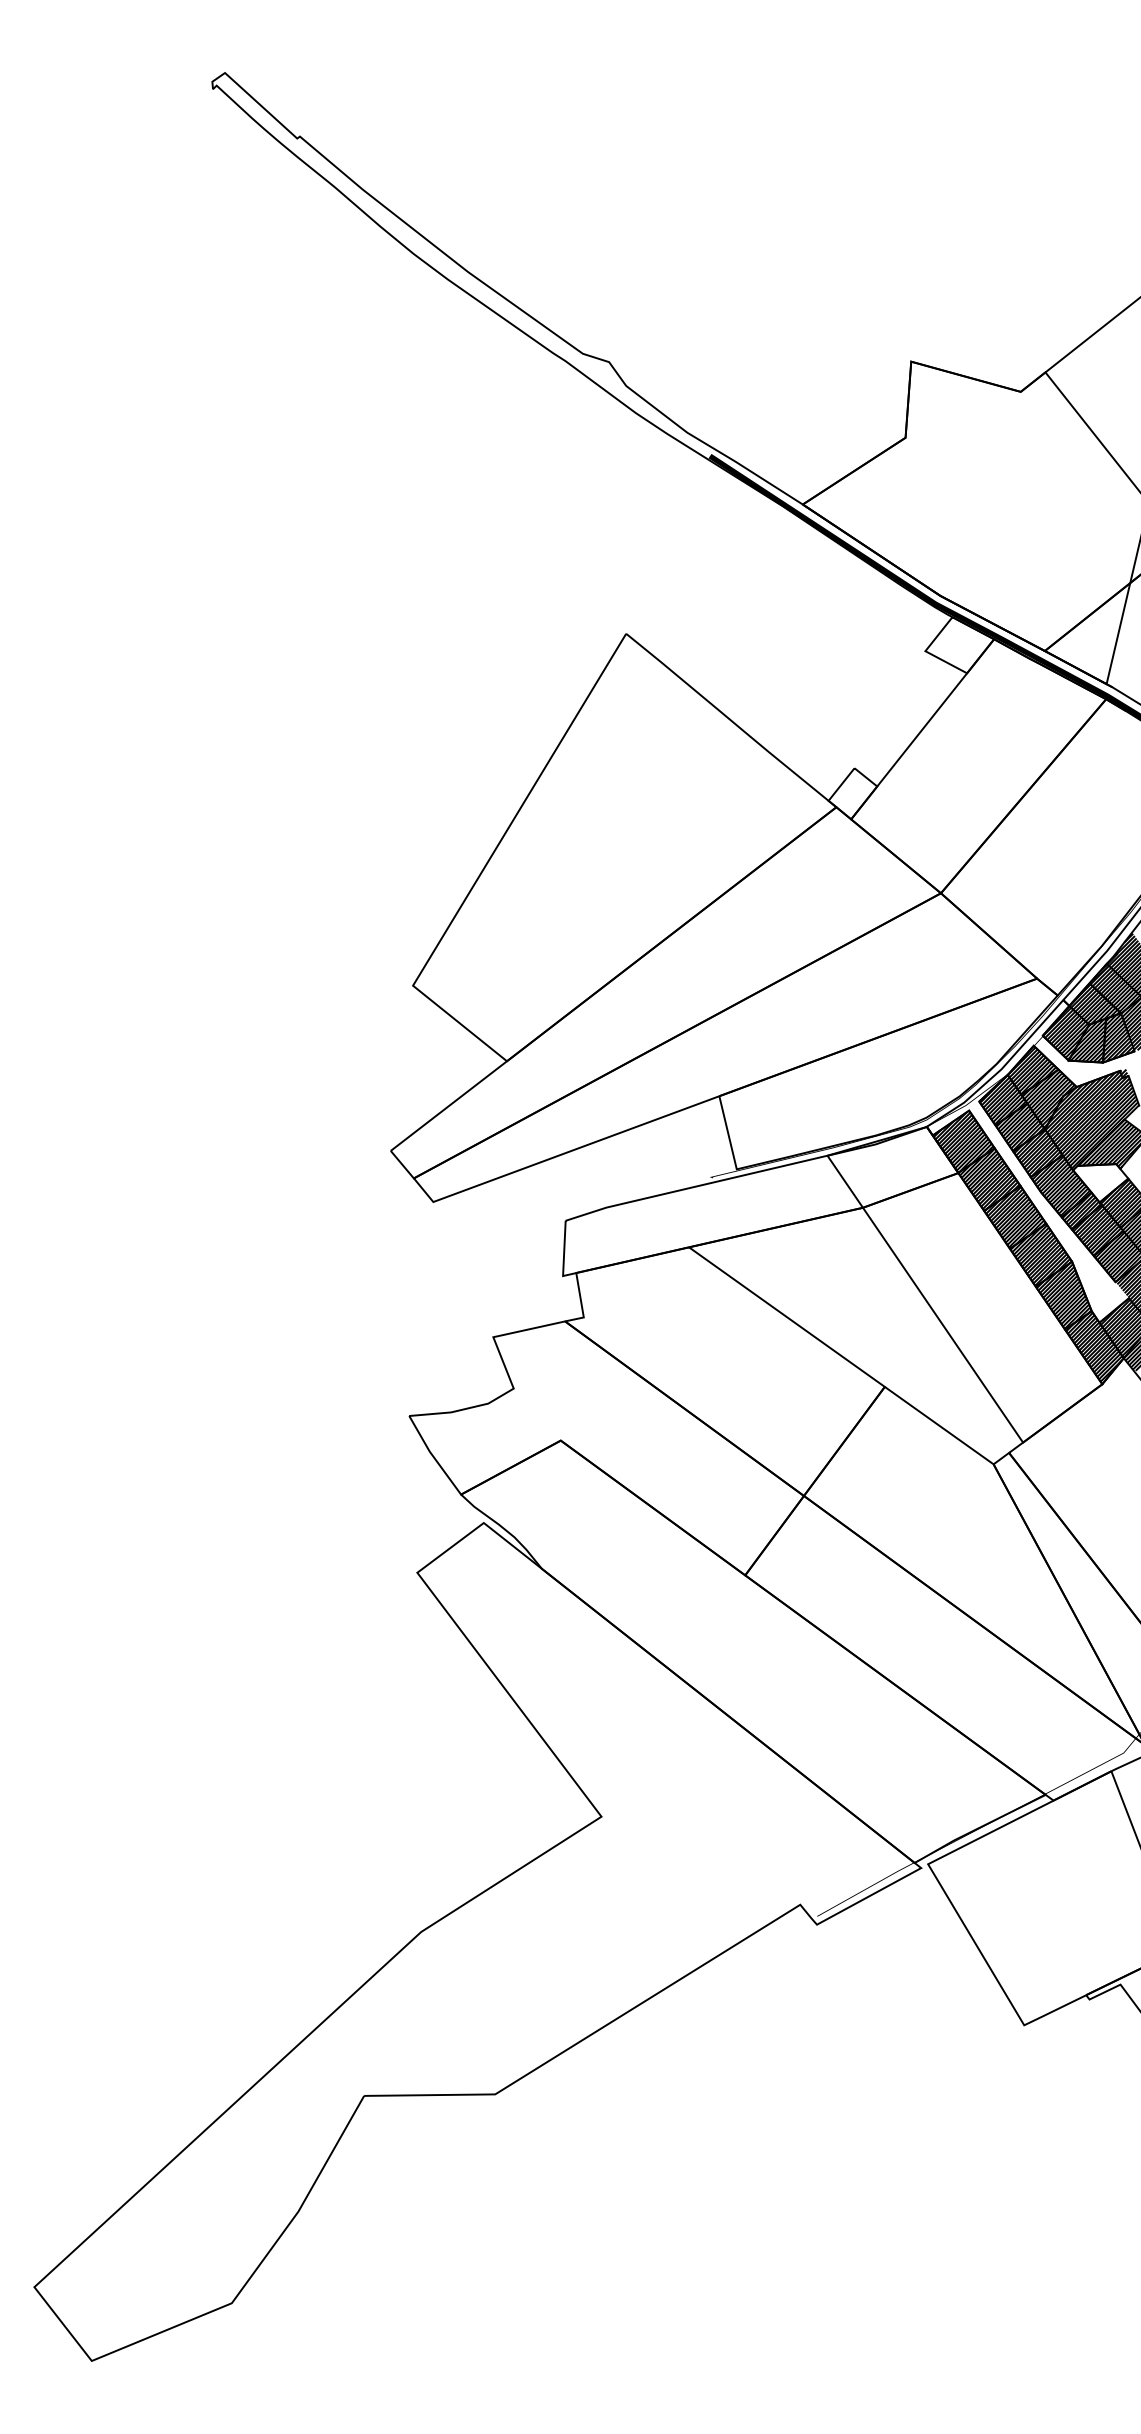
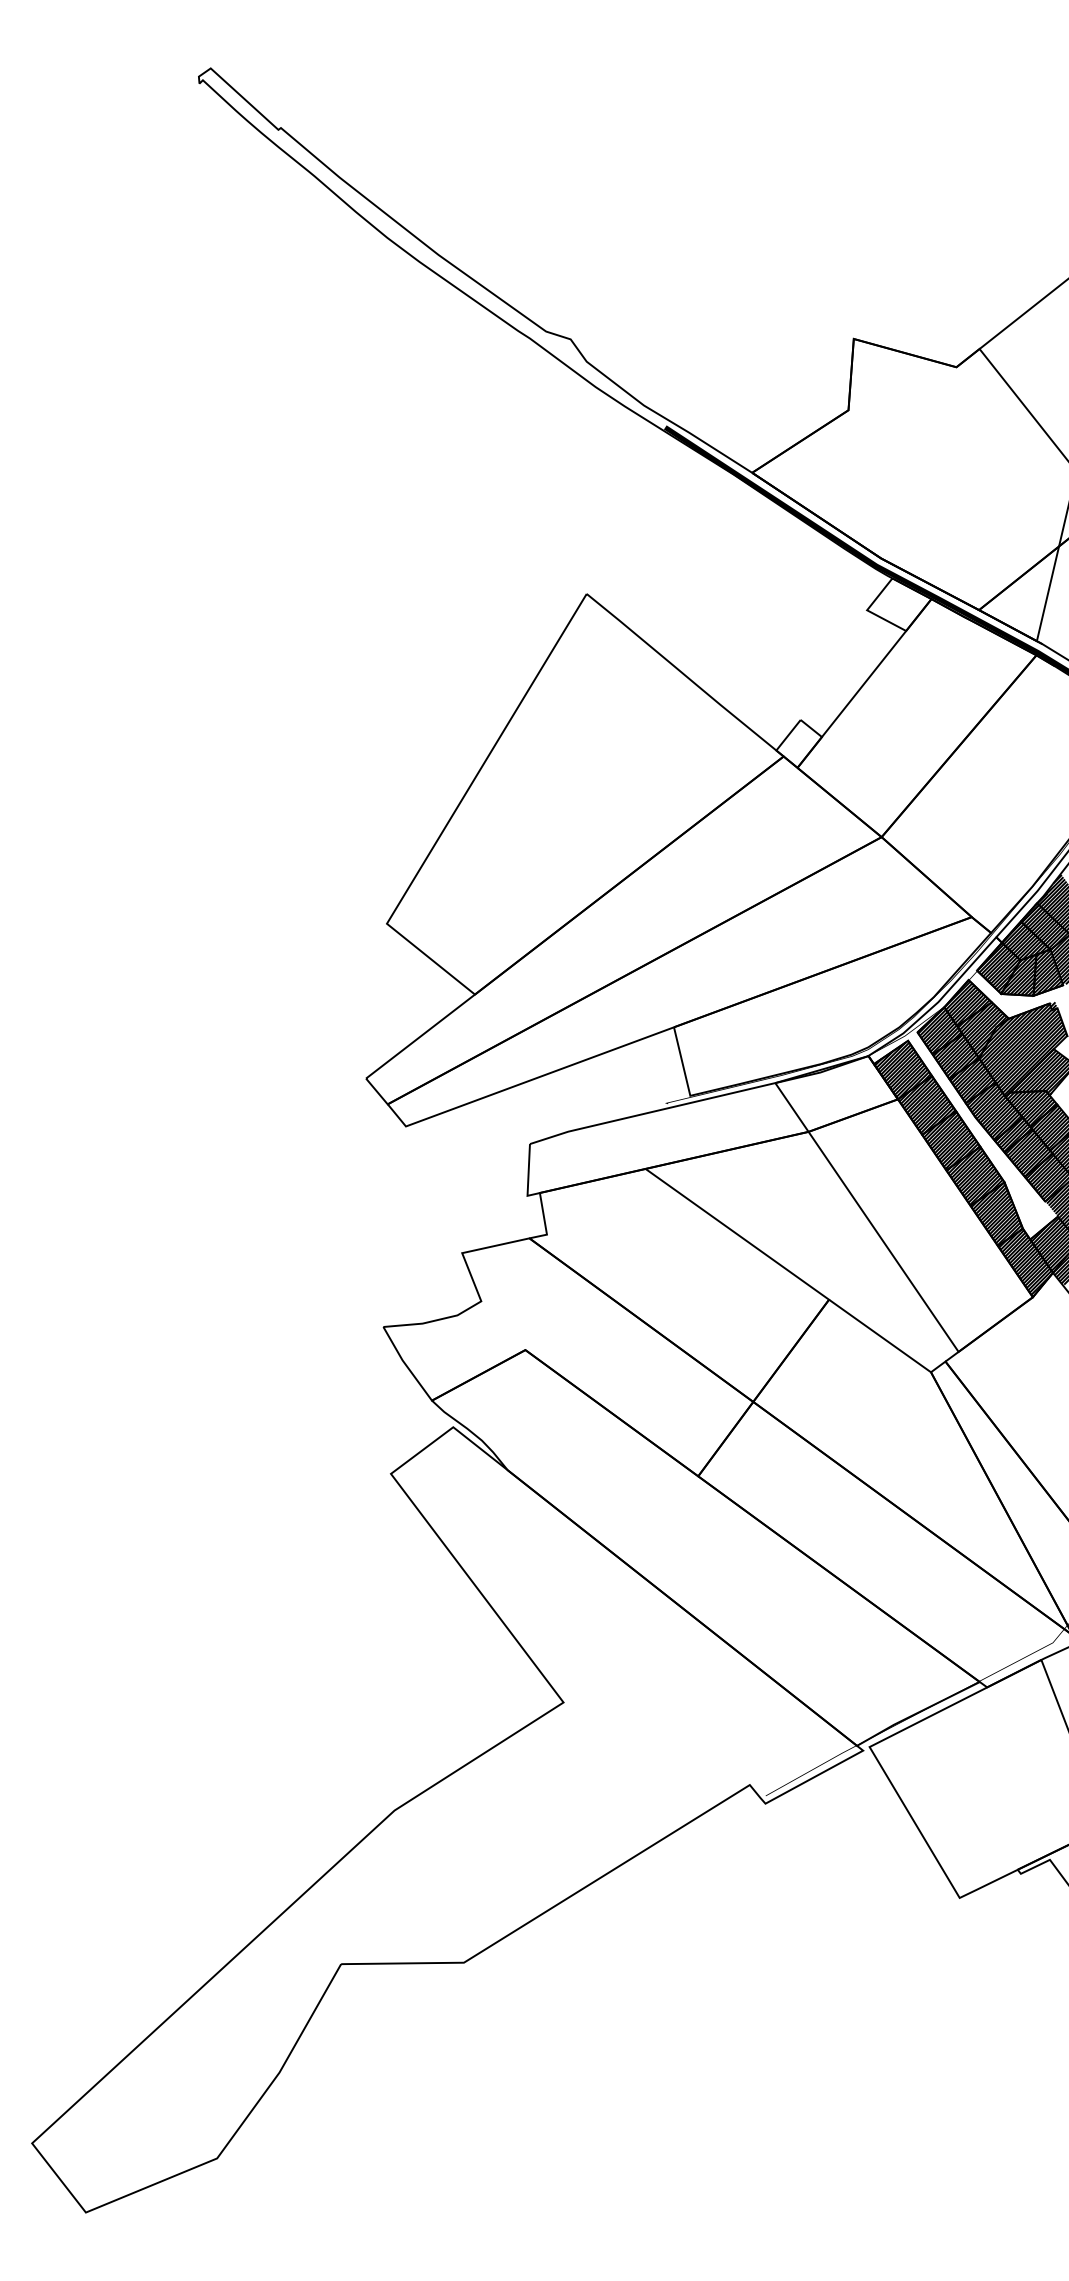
hatch: (1099, 1182) -> (1030, 1108), added

